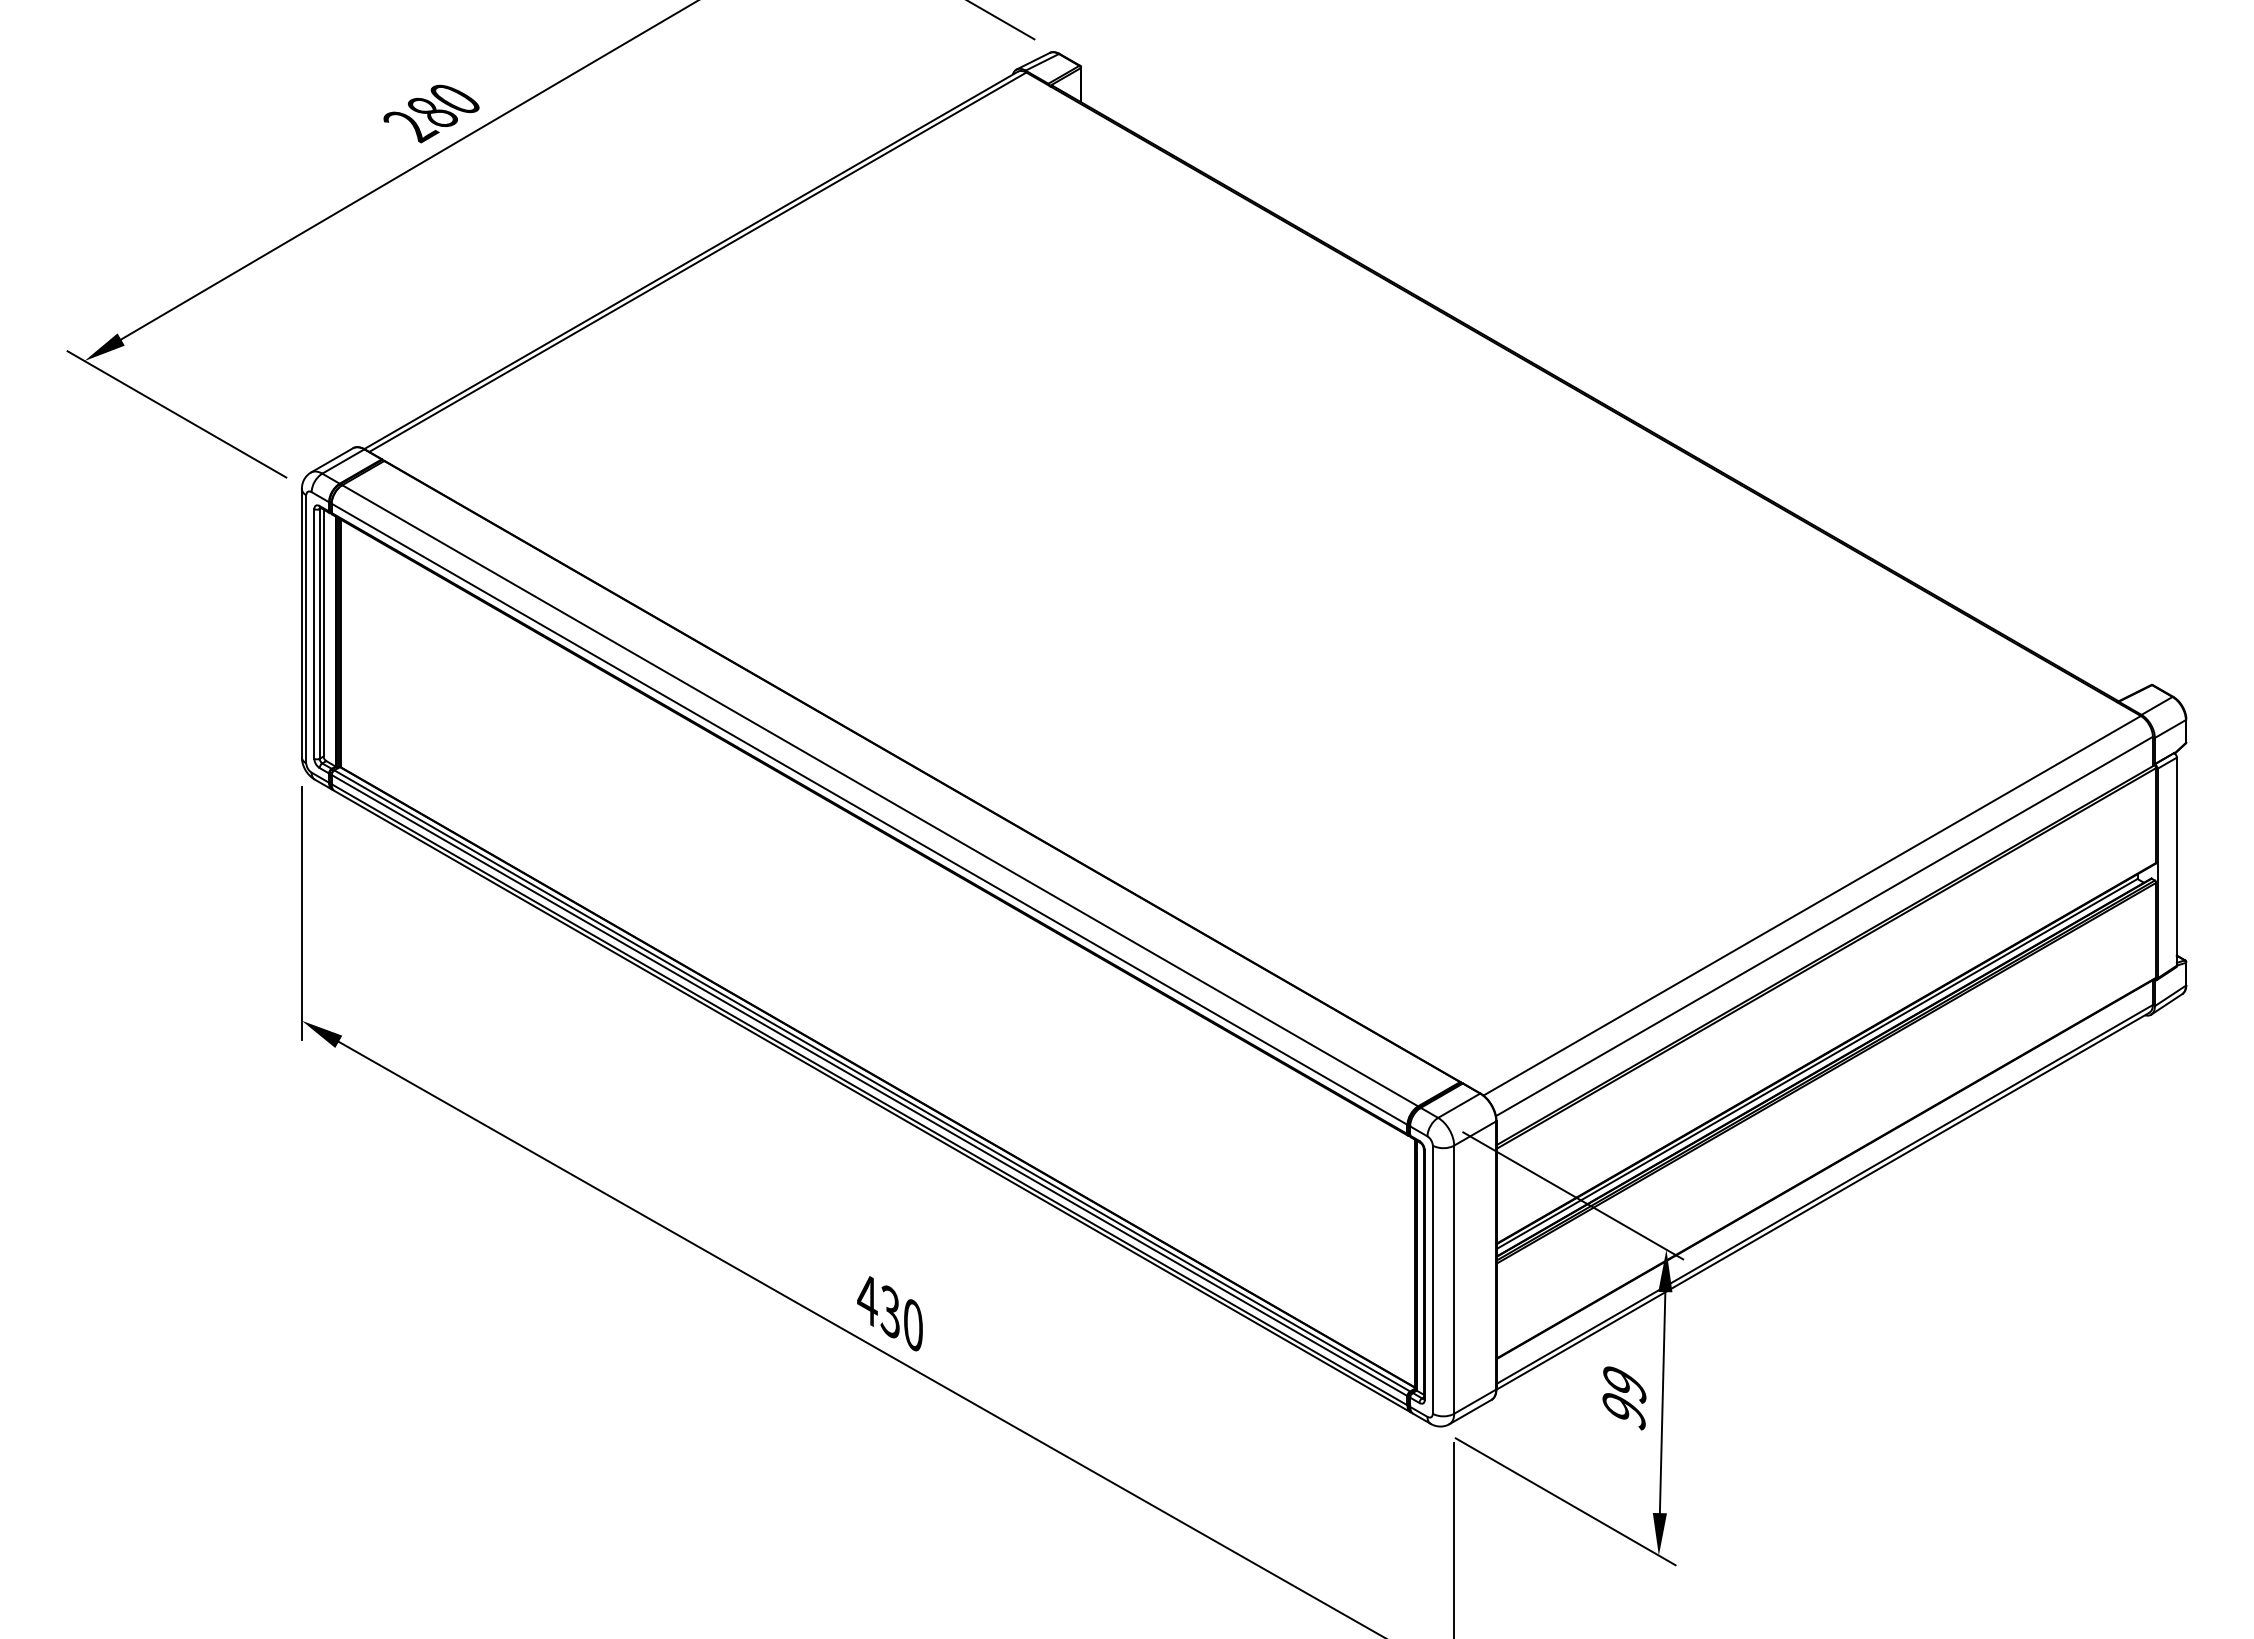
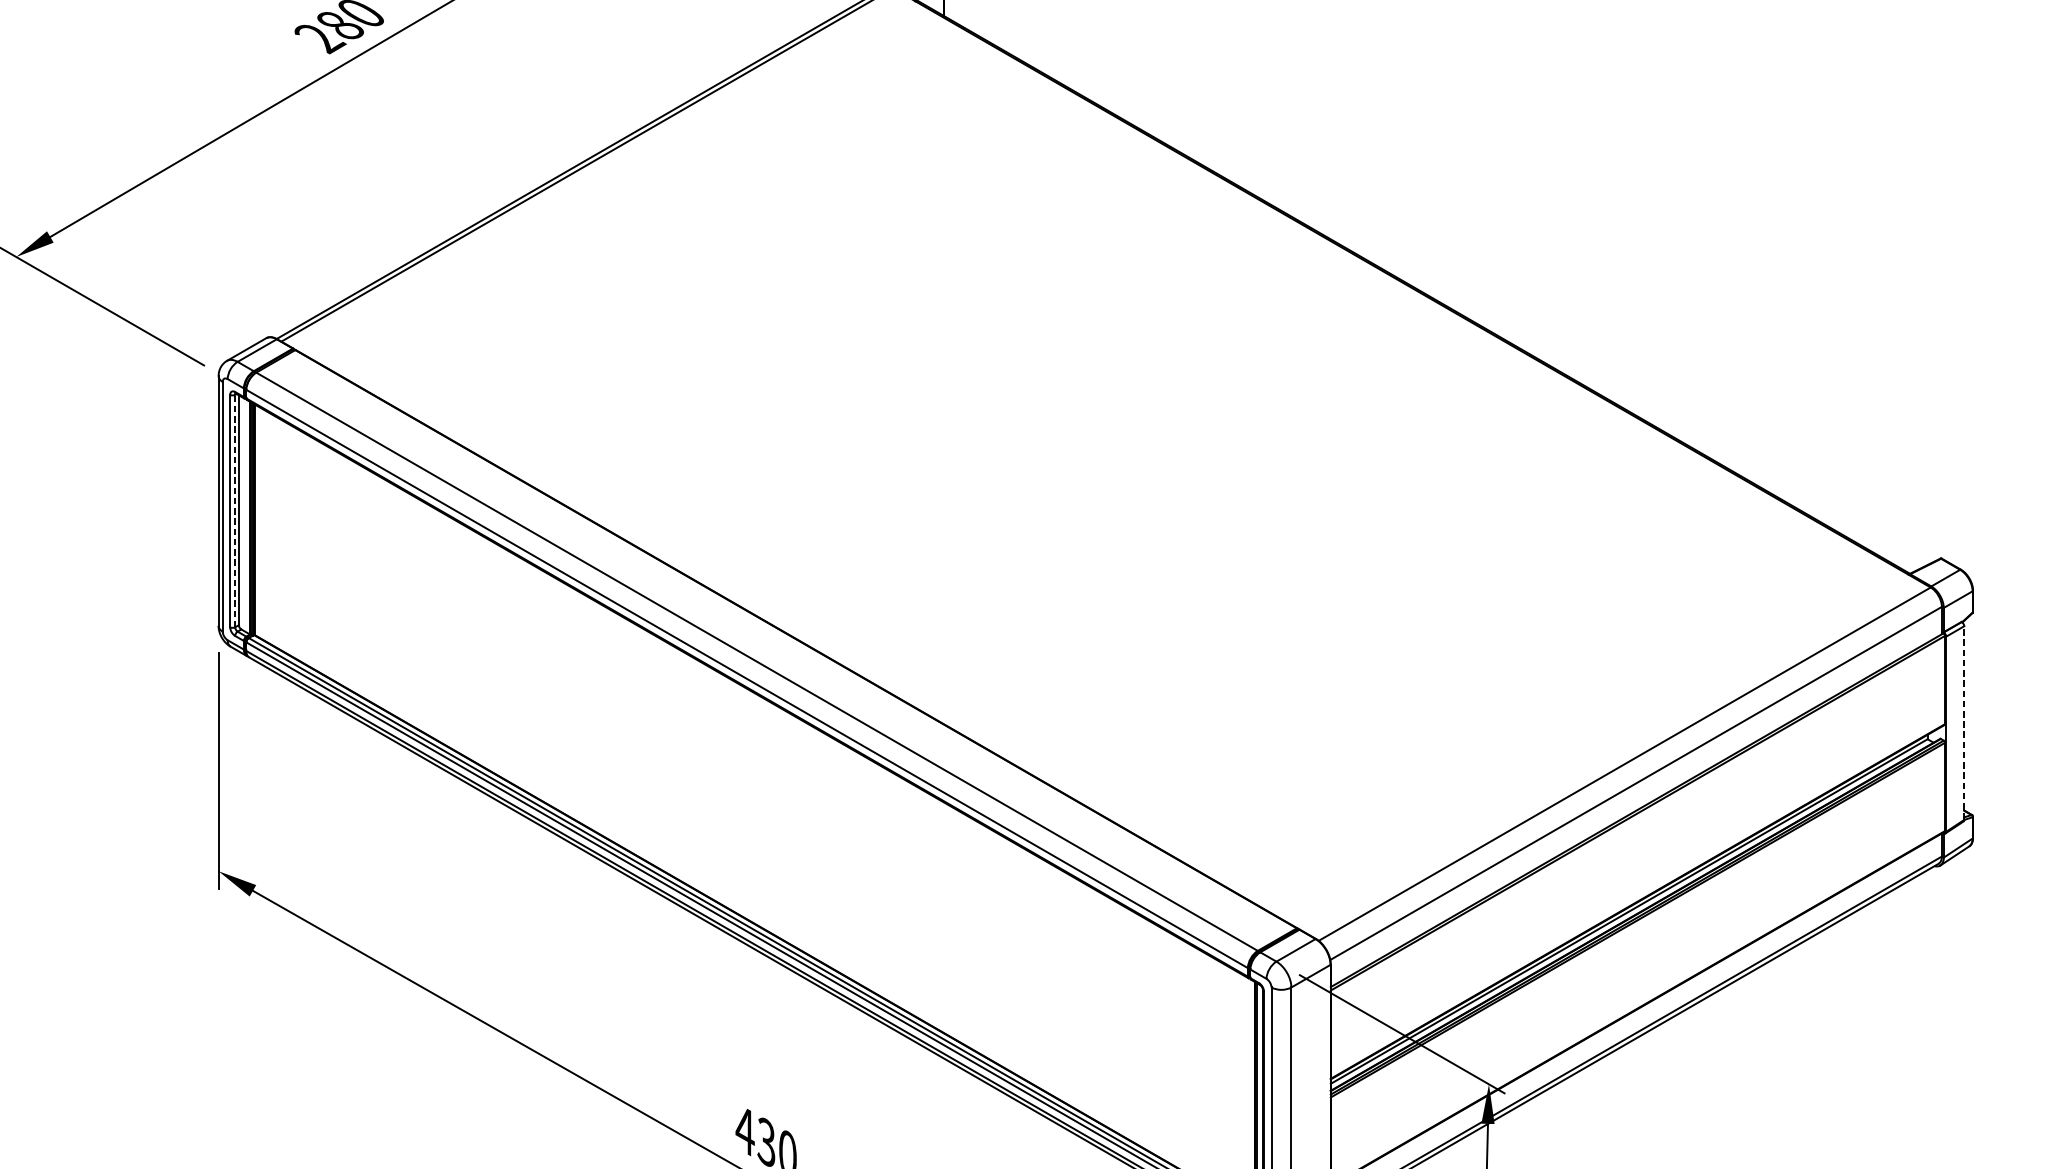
line: (319, 633) -> (235, 510), solid -> dashed
line: (2176, 861) -> (1963, 722), solid -> dashed

